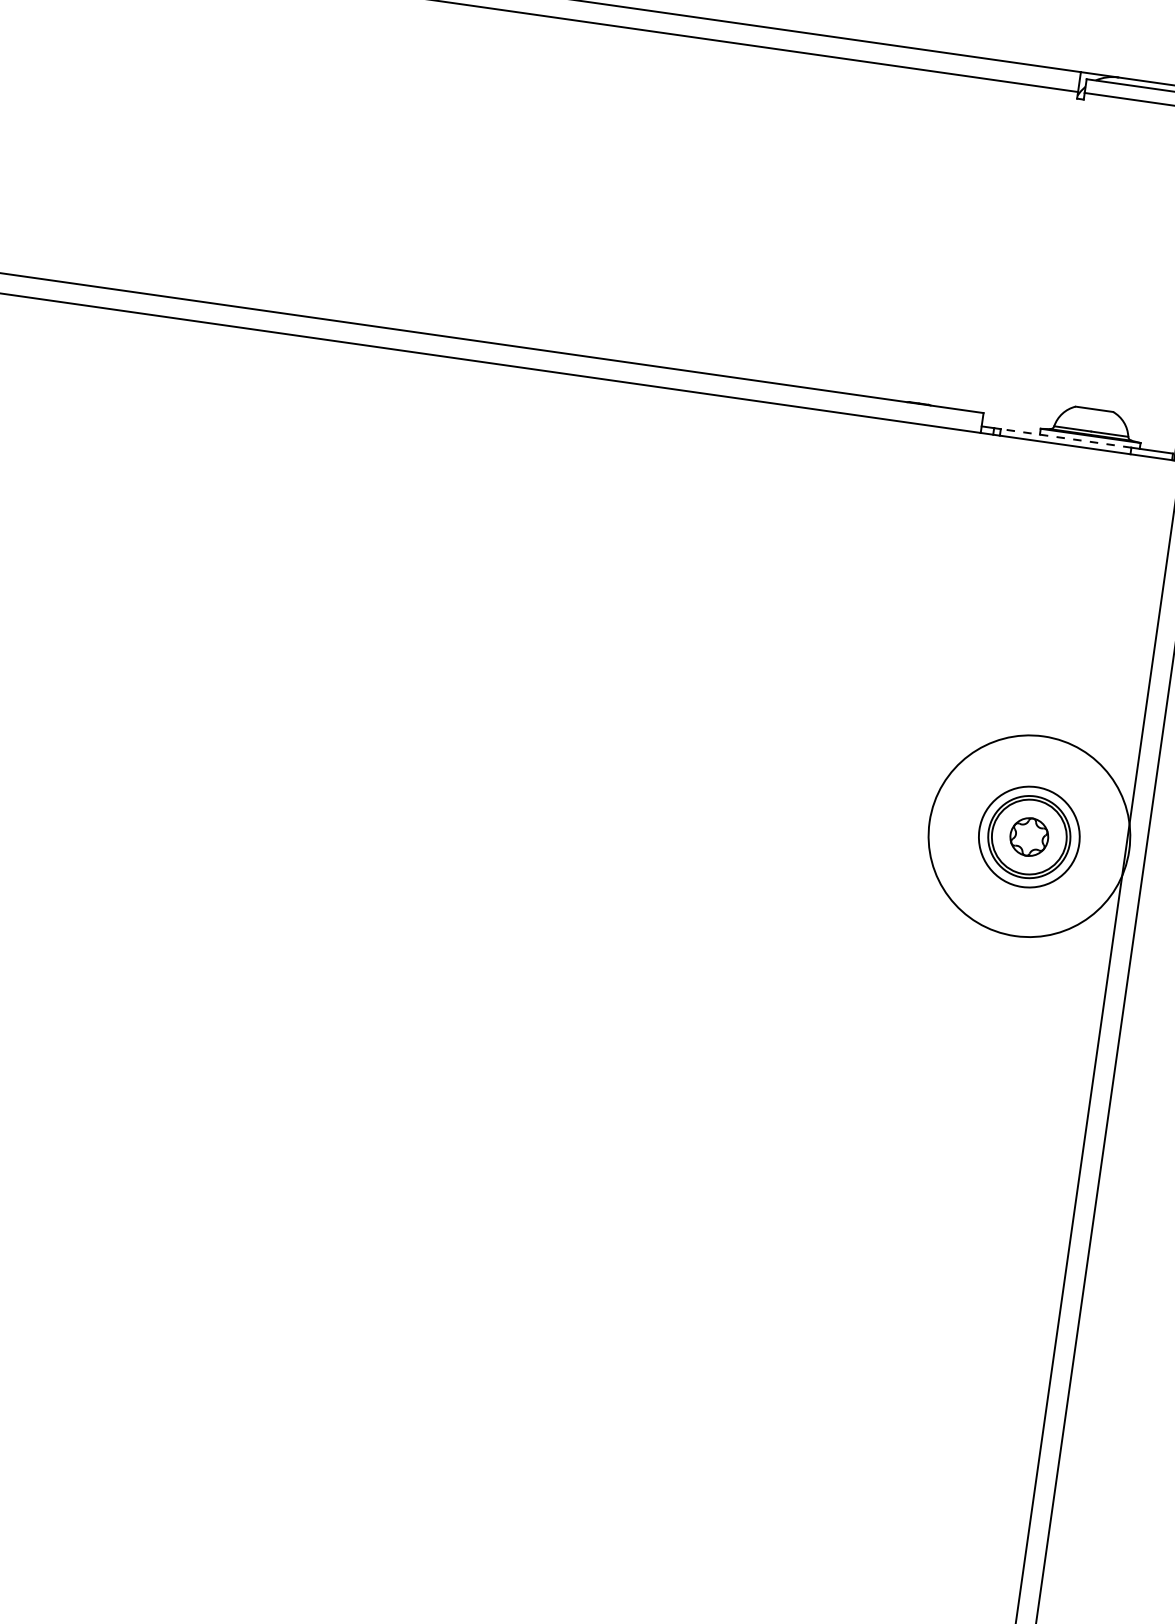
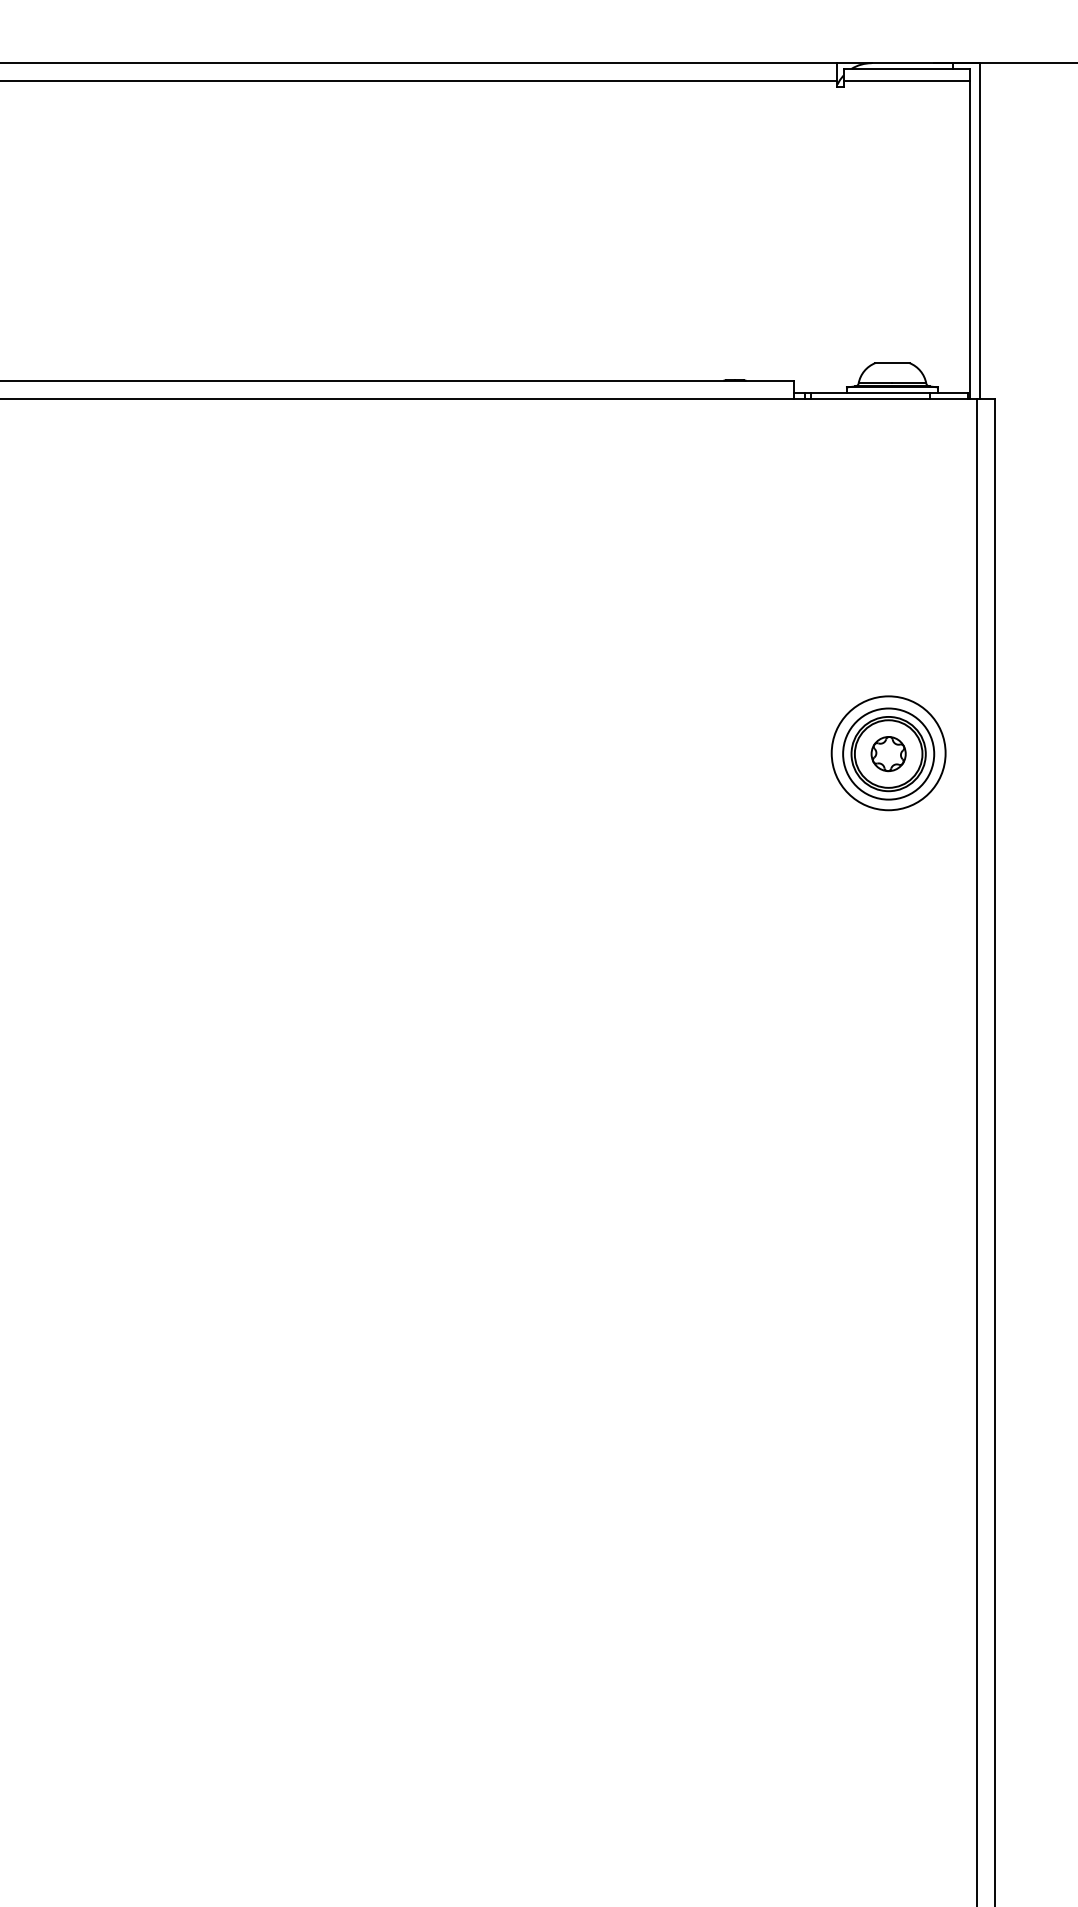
line: (1065, 438) -> (870, 392), dashed -> solid
circle: (1029, 836) -> (888, 753), size x0.62

